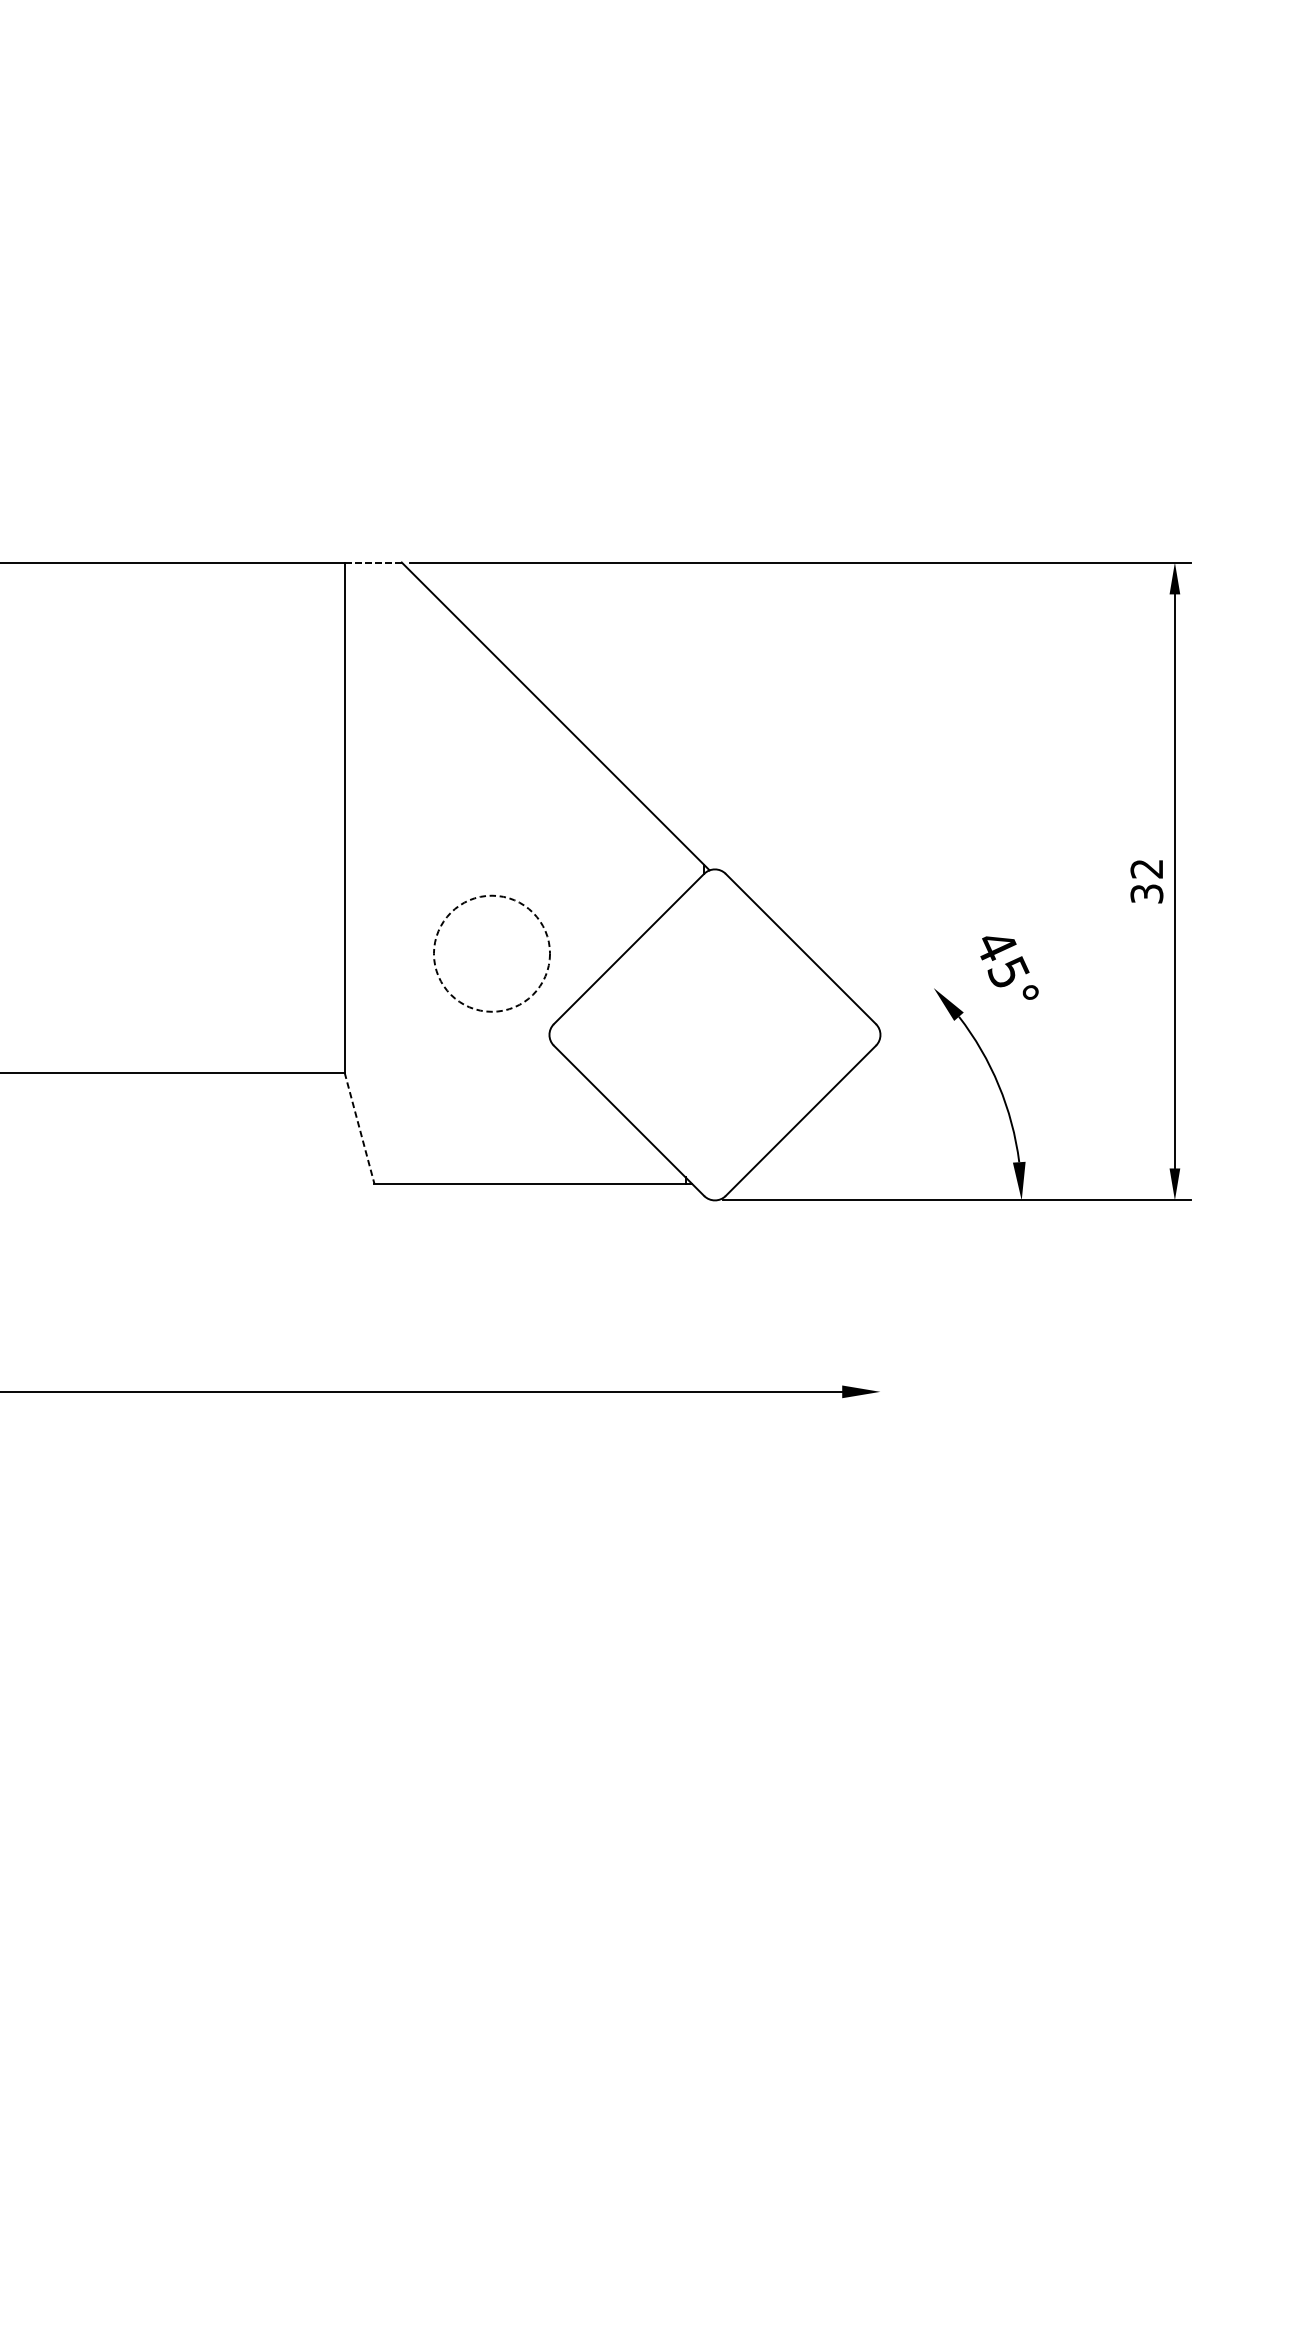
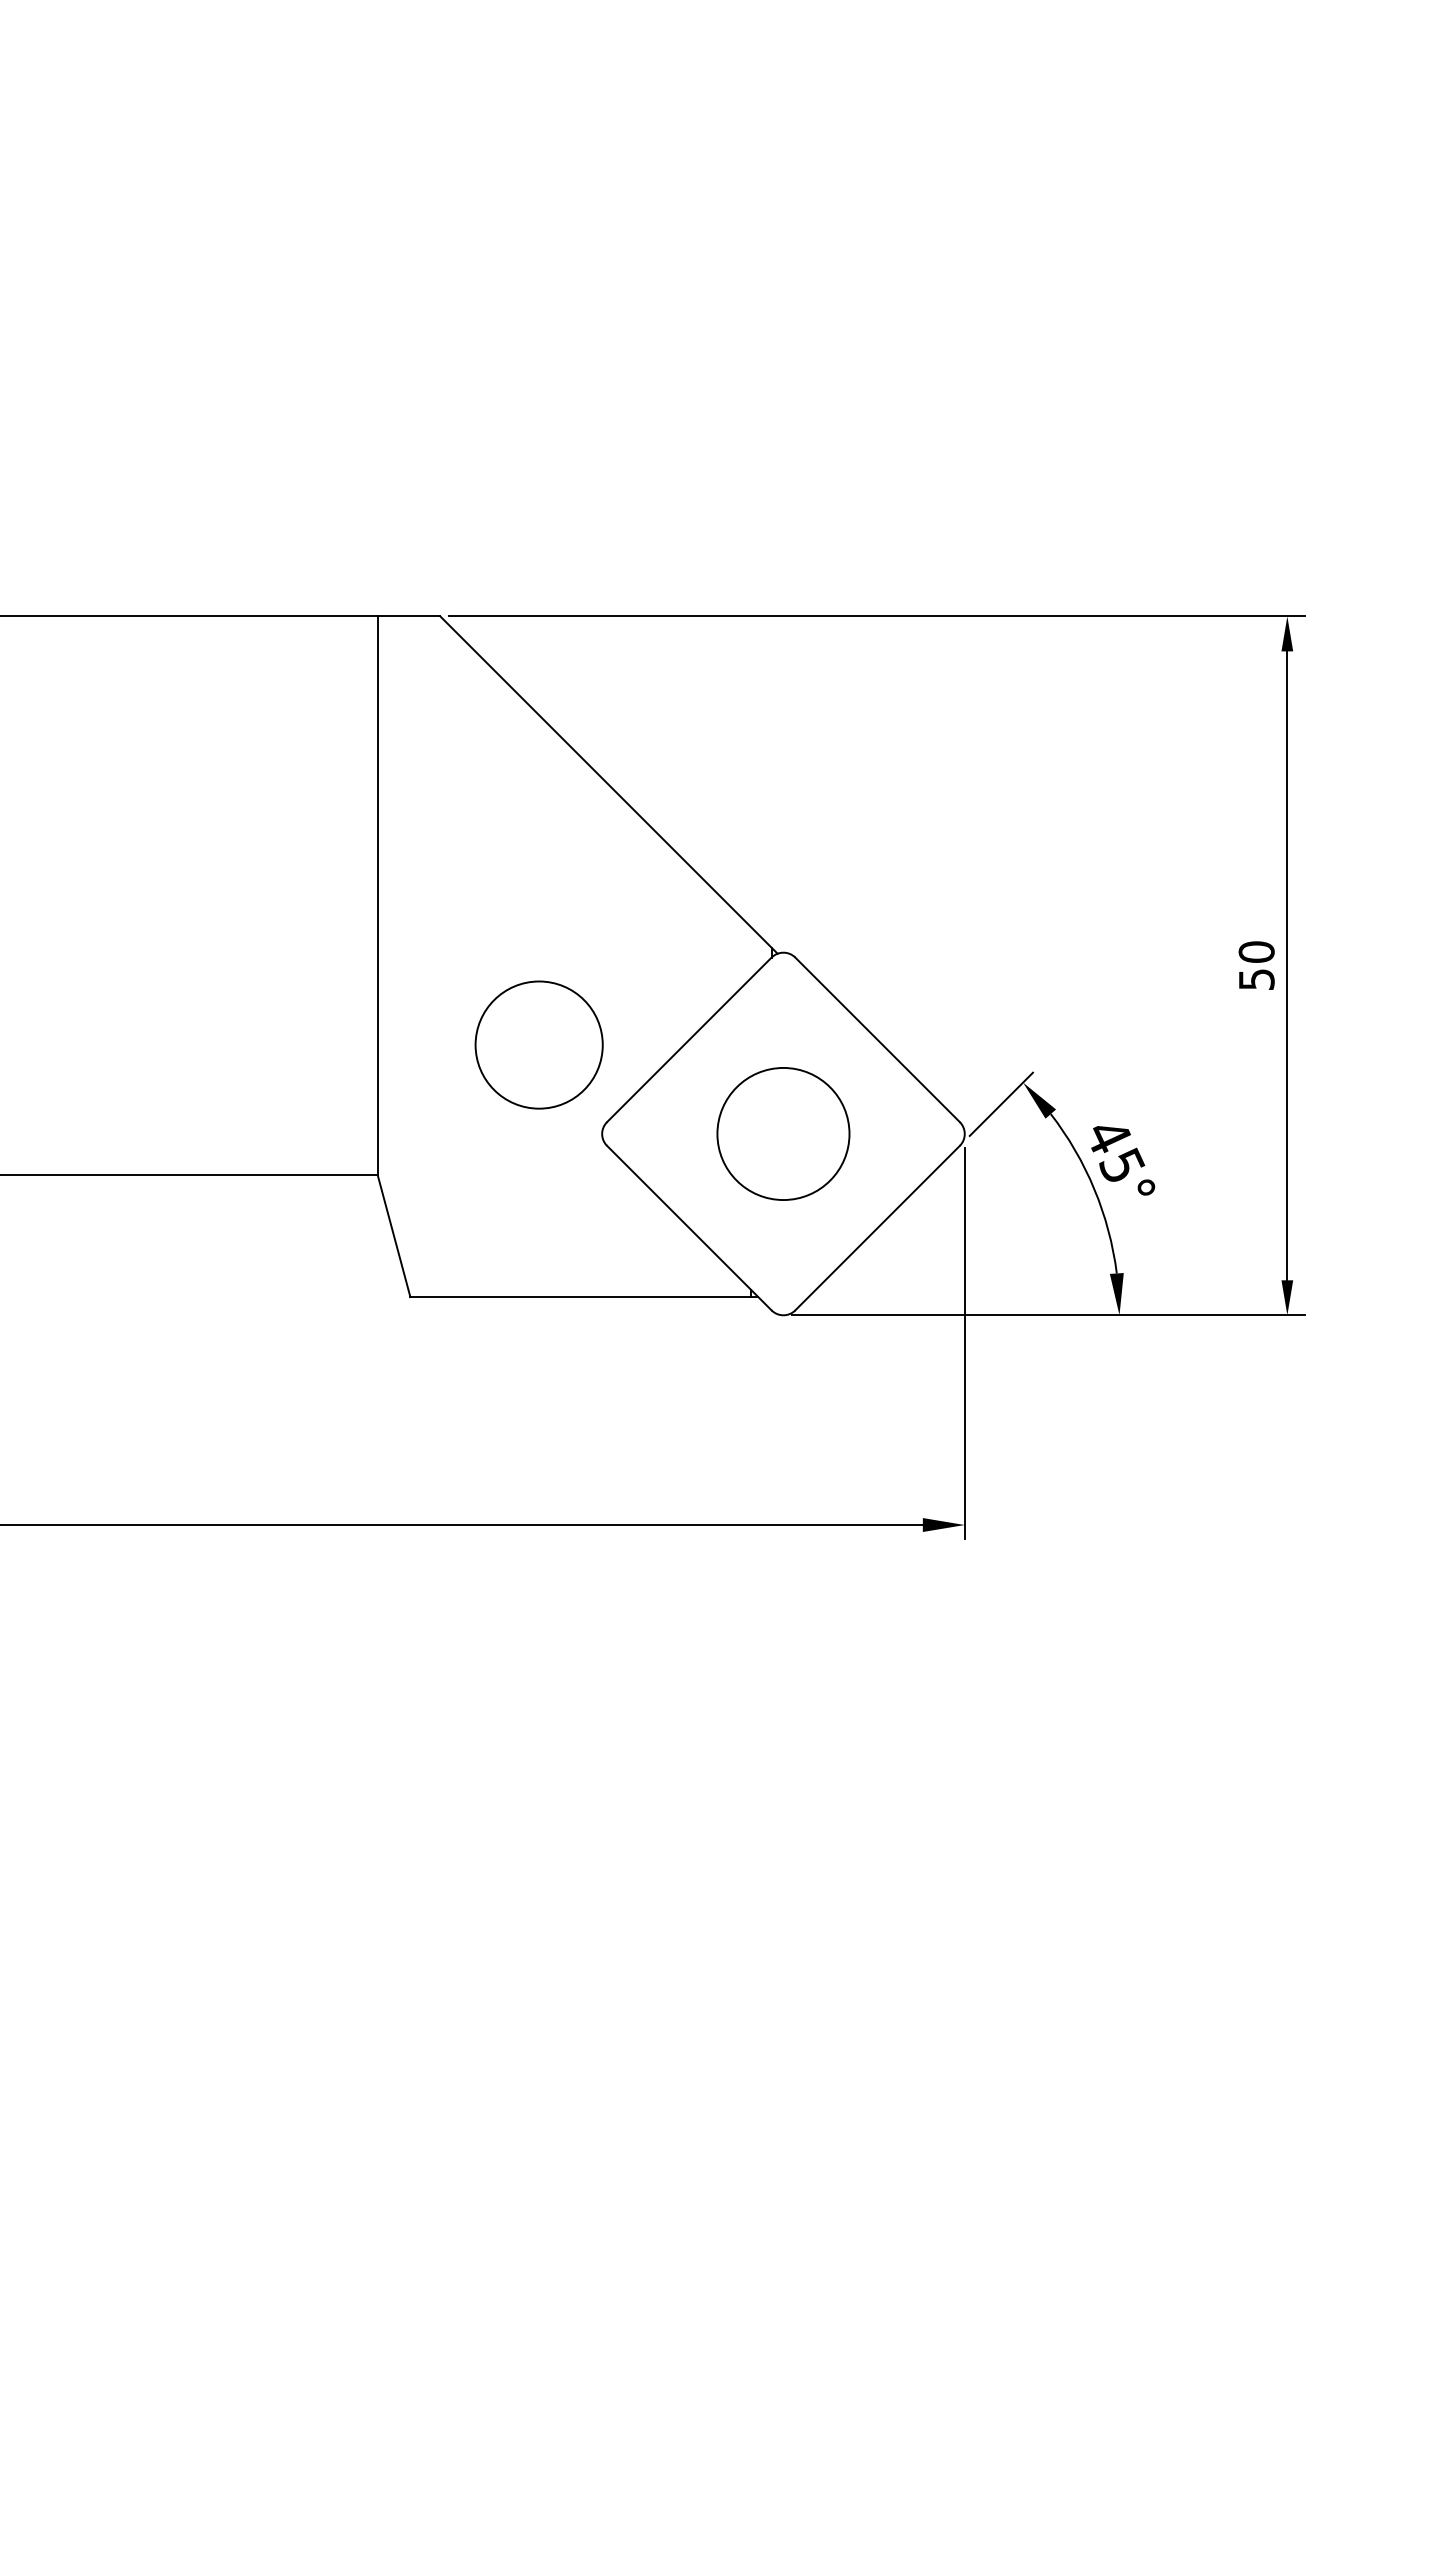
line: (372, 562) -> (408, 616), dashed -> solid
text: (1146, 881) -> (1256, 965), 32 -> 50
circle: (491, 953) -> (538, 1044), dashed -> solid
text: (1009, 967) -> (1123, 1160), moved
line: (913, 1007) -> (1000, 1103), added
circle: (715, 1034) -> (783, 1133), added
line: (359, 1128) -> (394, 1236), dashed -> solid
line: (880, 1226) -> (964, 1343), added

